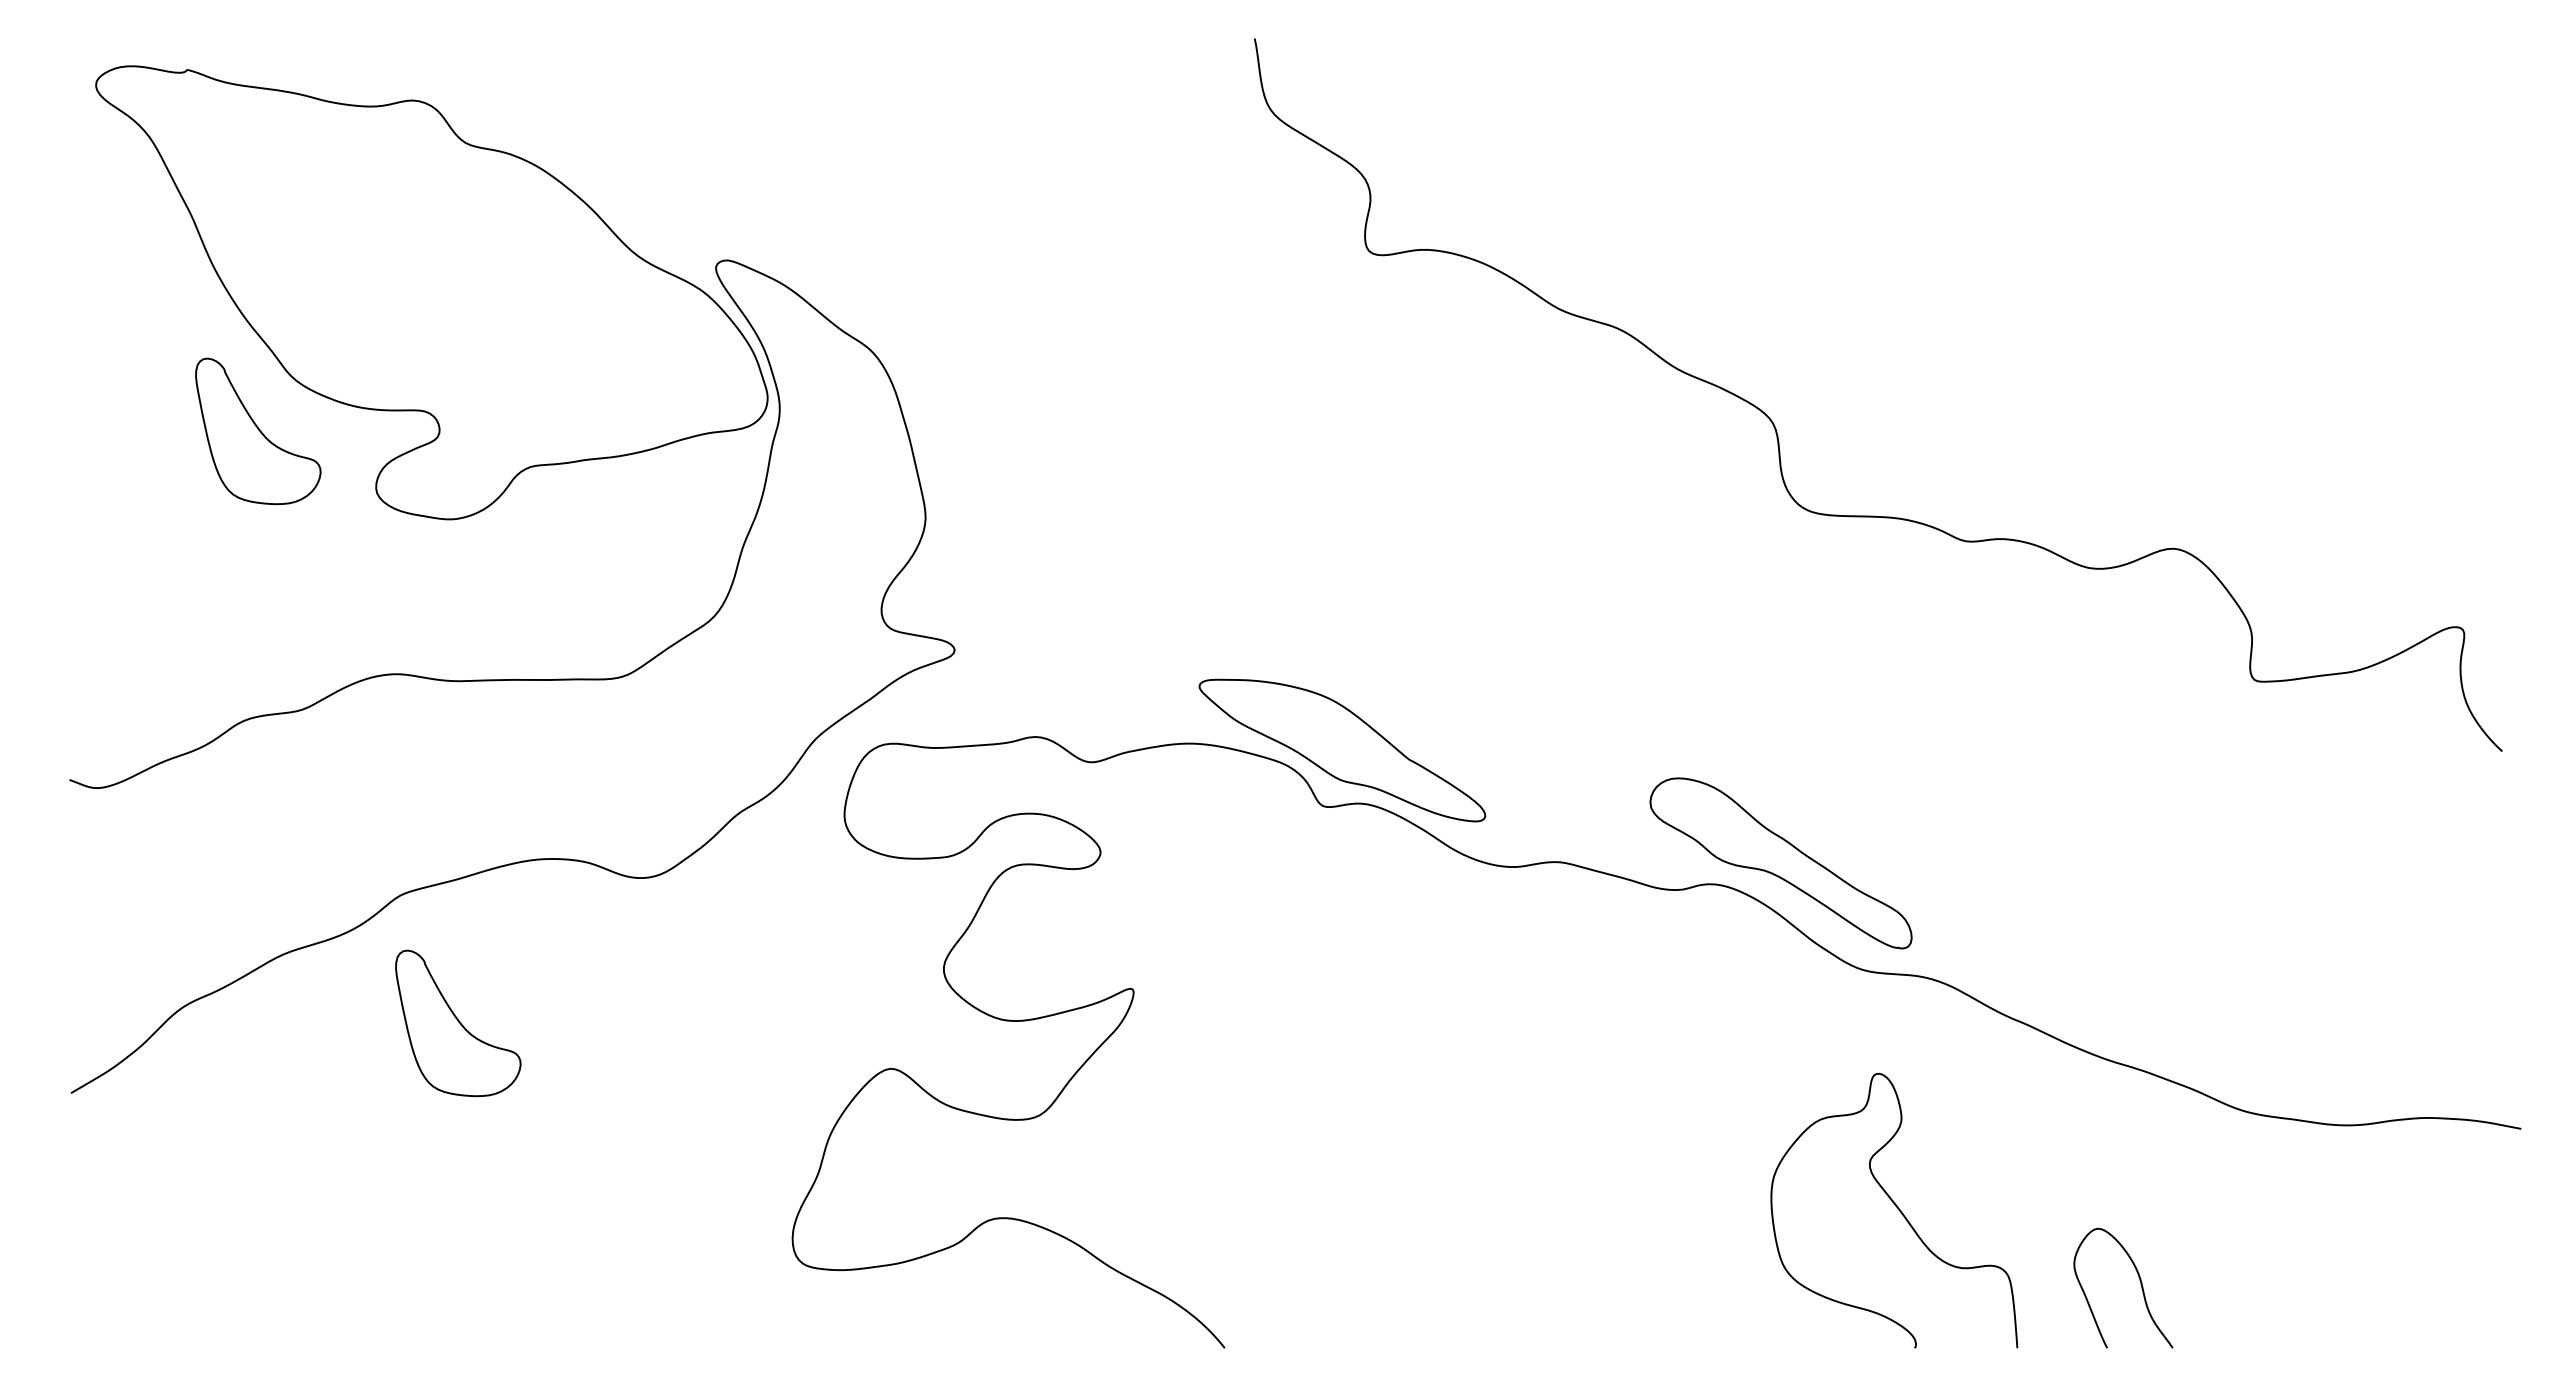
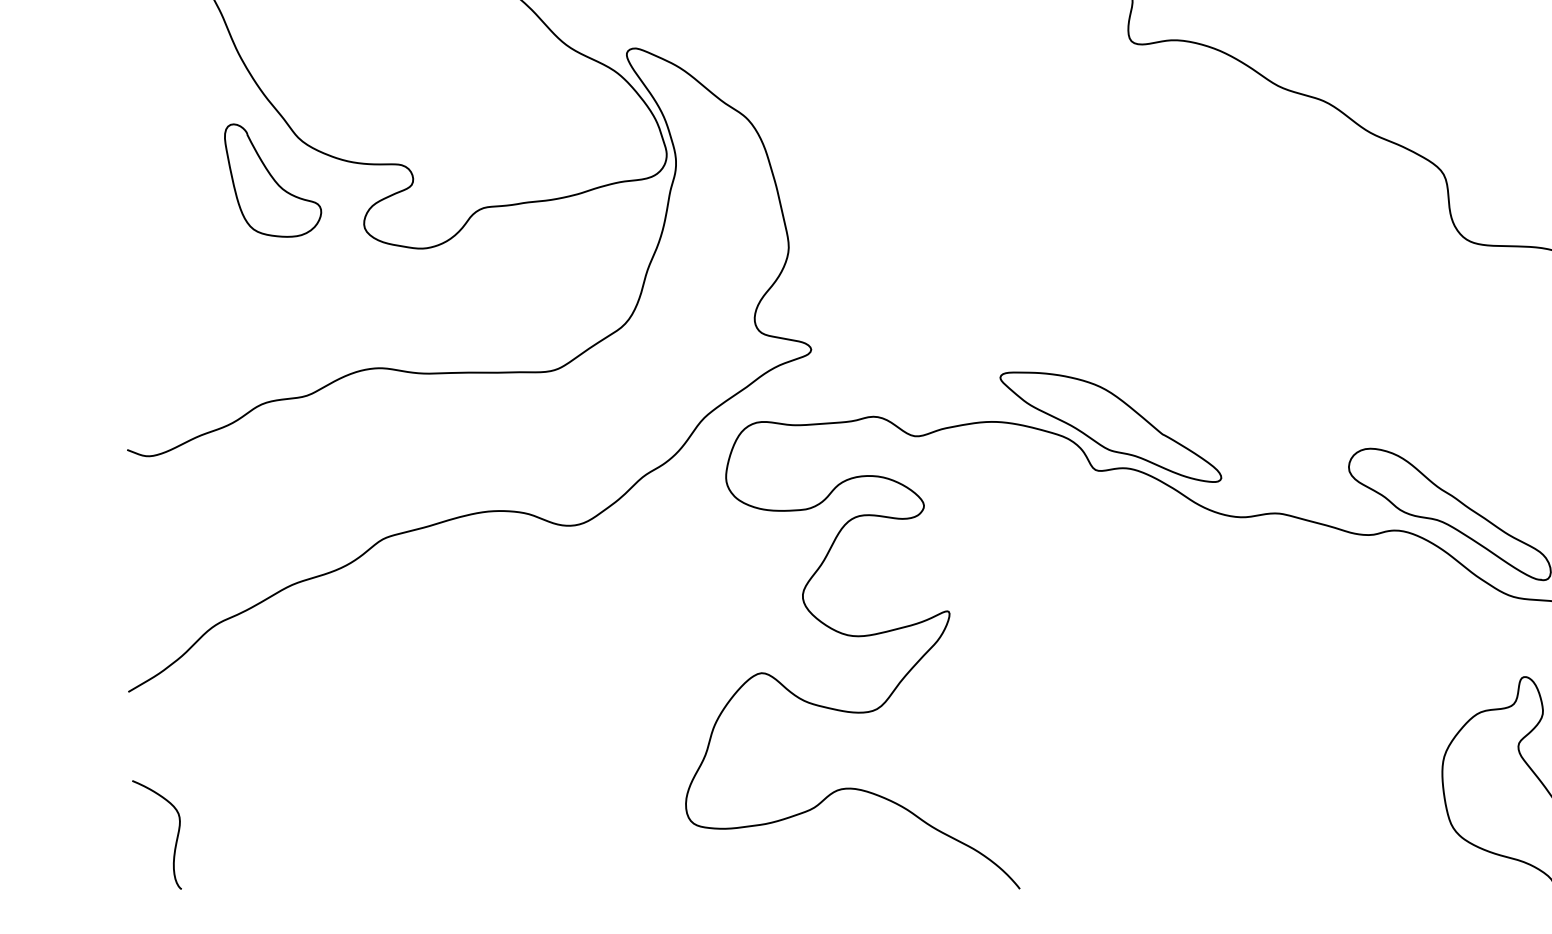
part: (458, 1023) -> (427, 638), removed
curve: (133, 1281) -> (176, 837), added

